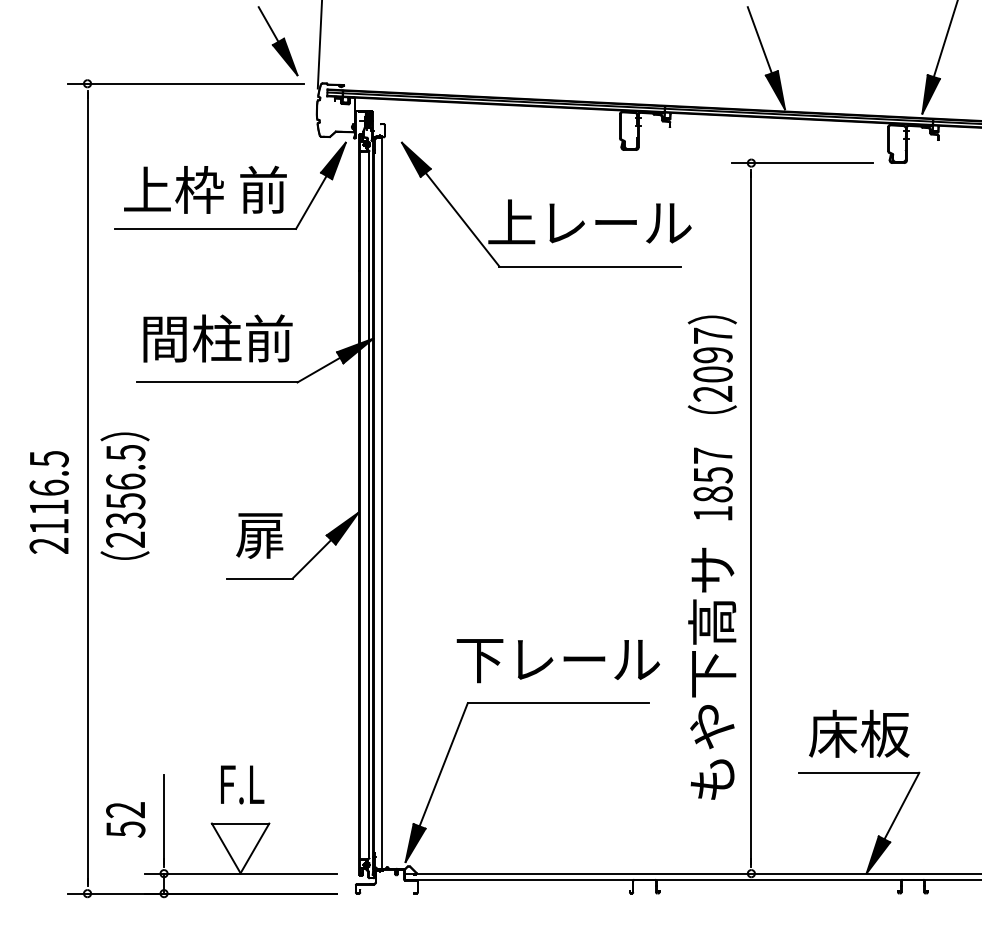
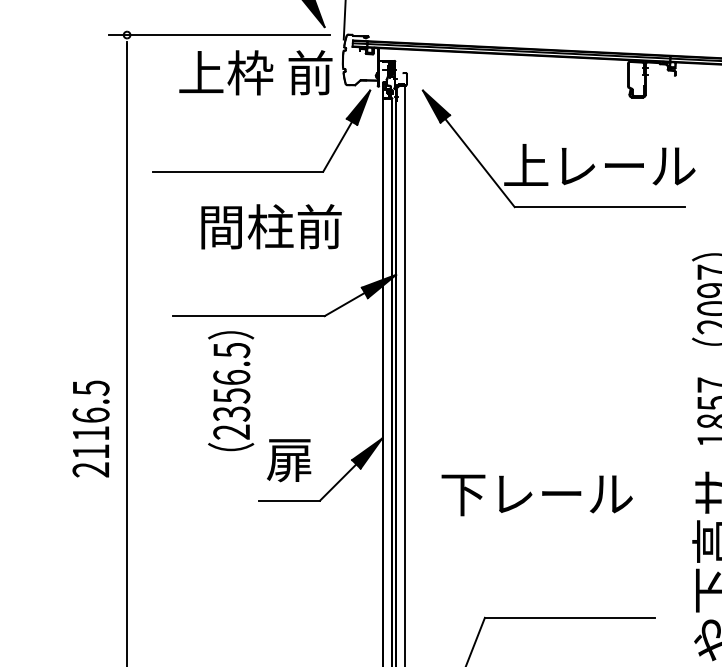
text: (205, 189) -> (255, 72), moved
text: (217, 338) -> (271, 226), moved
text: (124, 495) -> (230, 390), moved
text: (557, 661) -> (536, 495), moved

